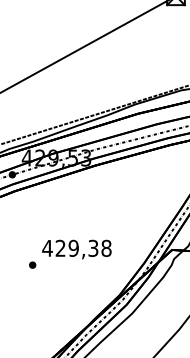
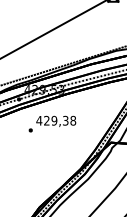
text: (70, 253) -> (52, 123), moved

